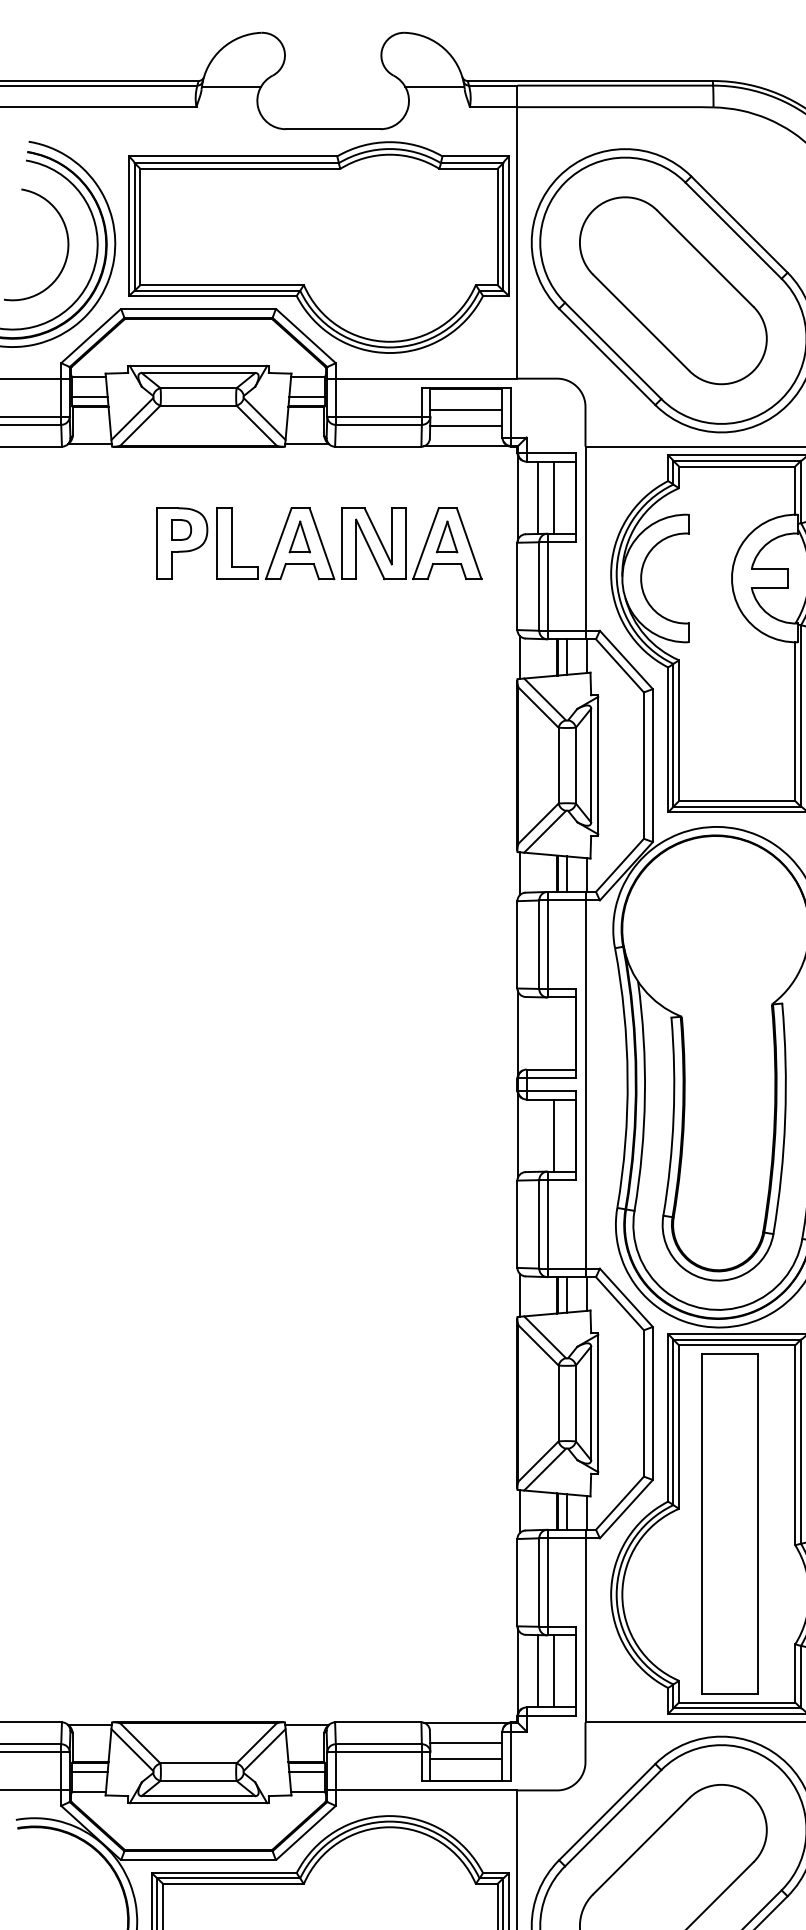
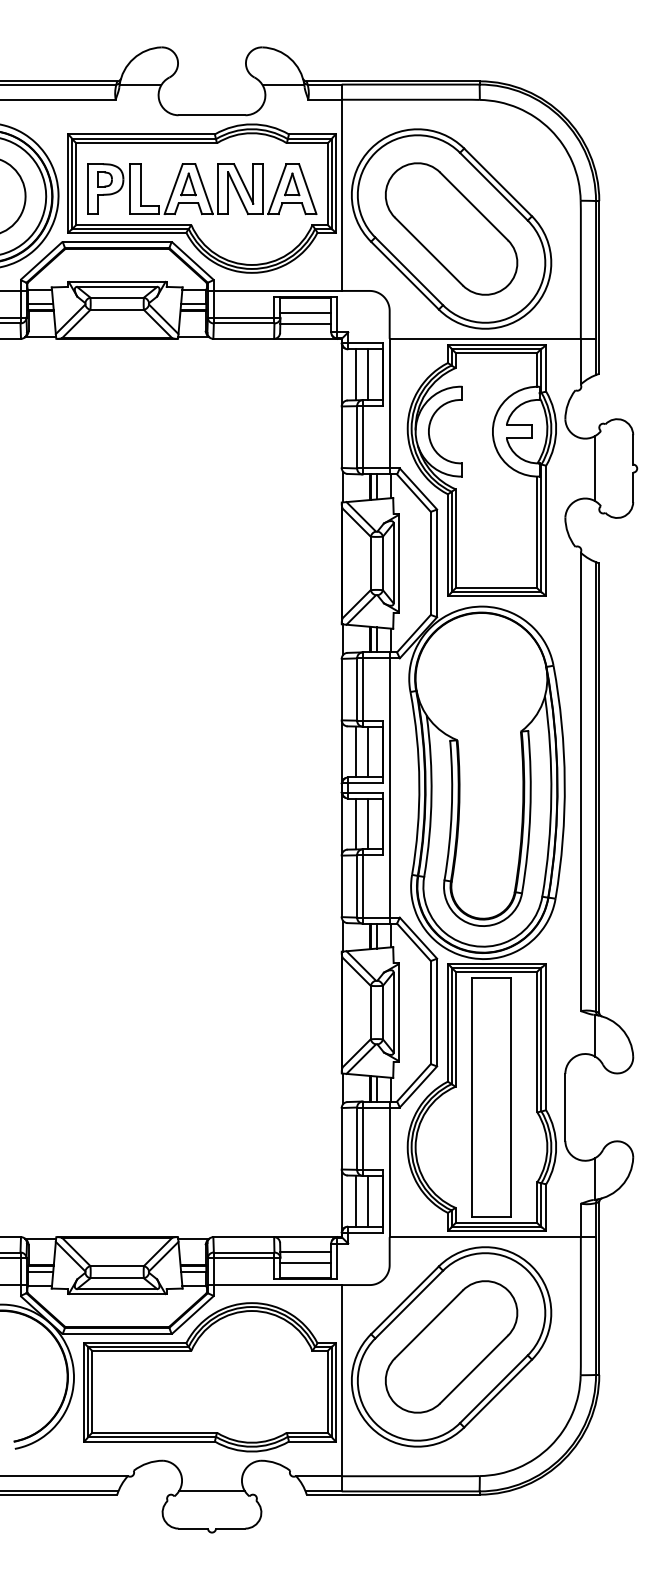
part: (319, 544) -> (202, 189), moved
line: (538, 1032) -> (356, 751), added
line: (553, 1032) -> (367, 751), added
line: (538, 1134) -> (356, 823), added

